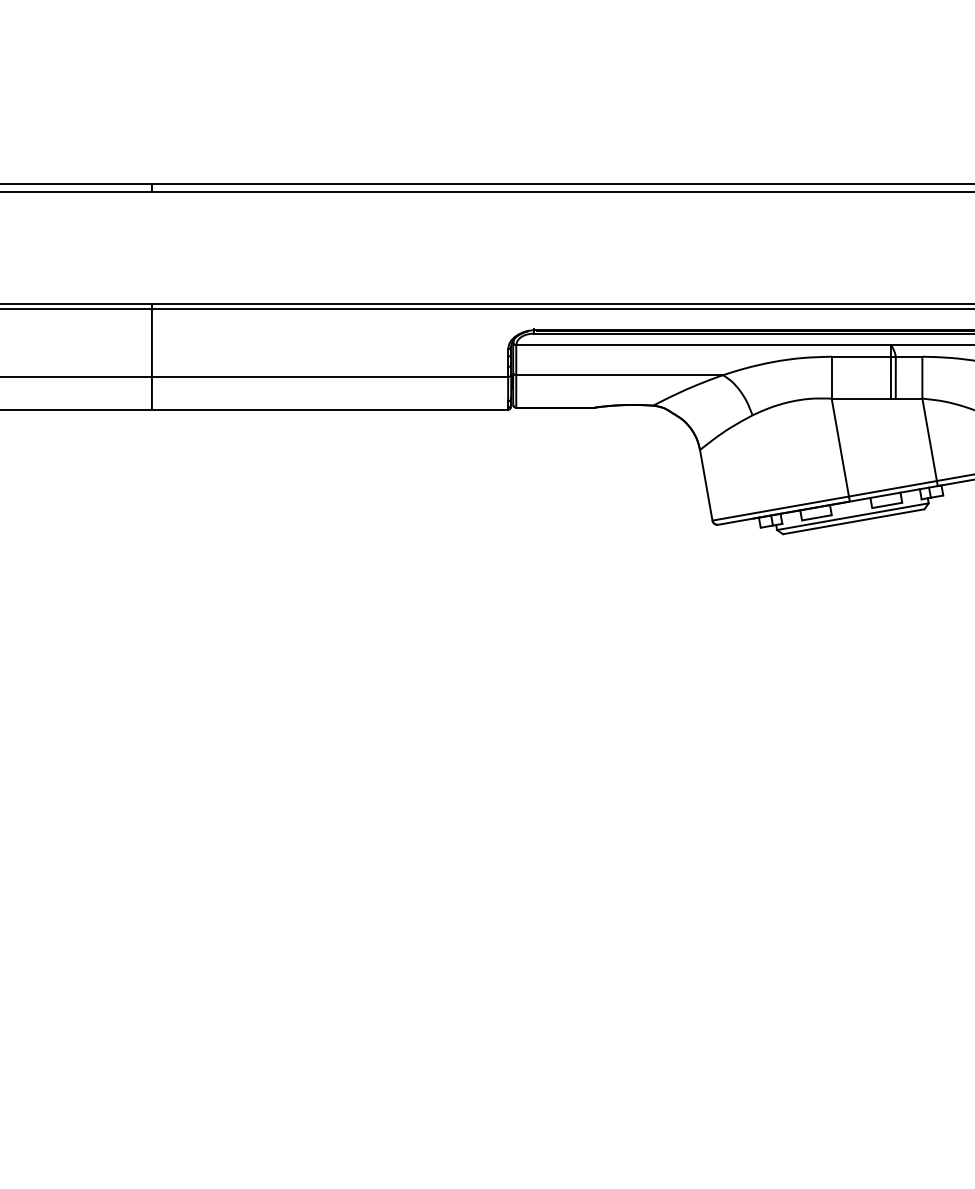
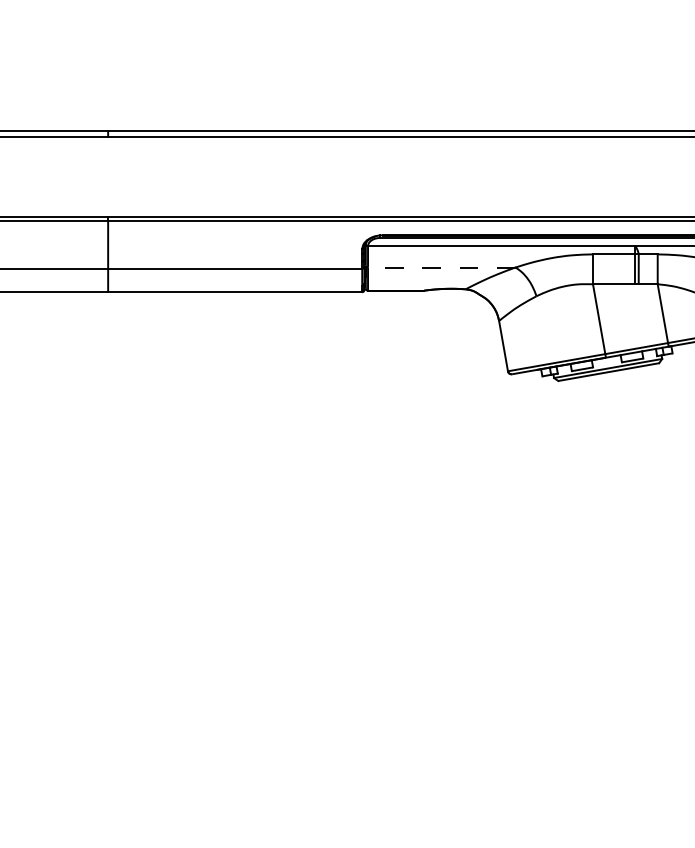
line: (619, 375) -> (441, 267), solid -> dashed

